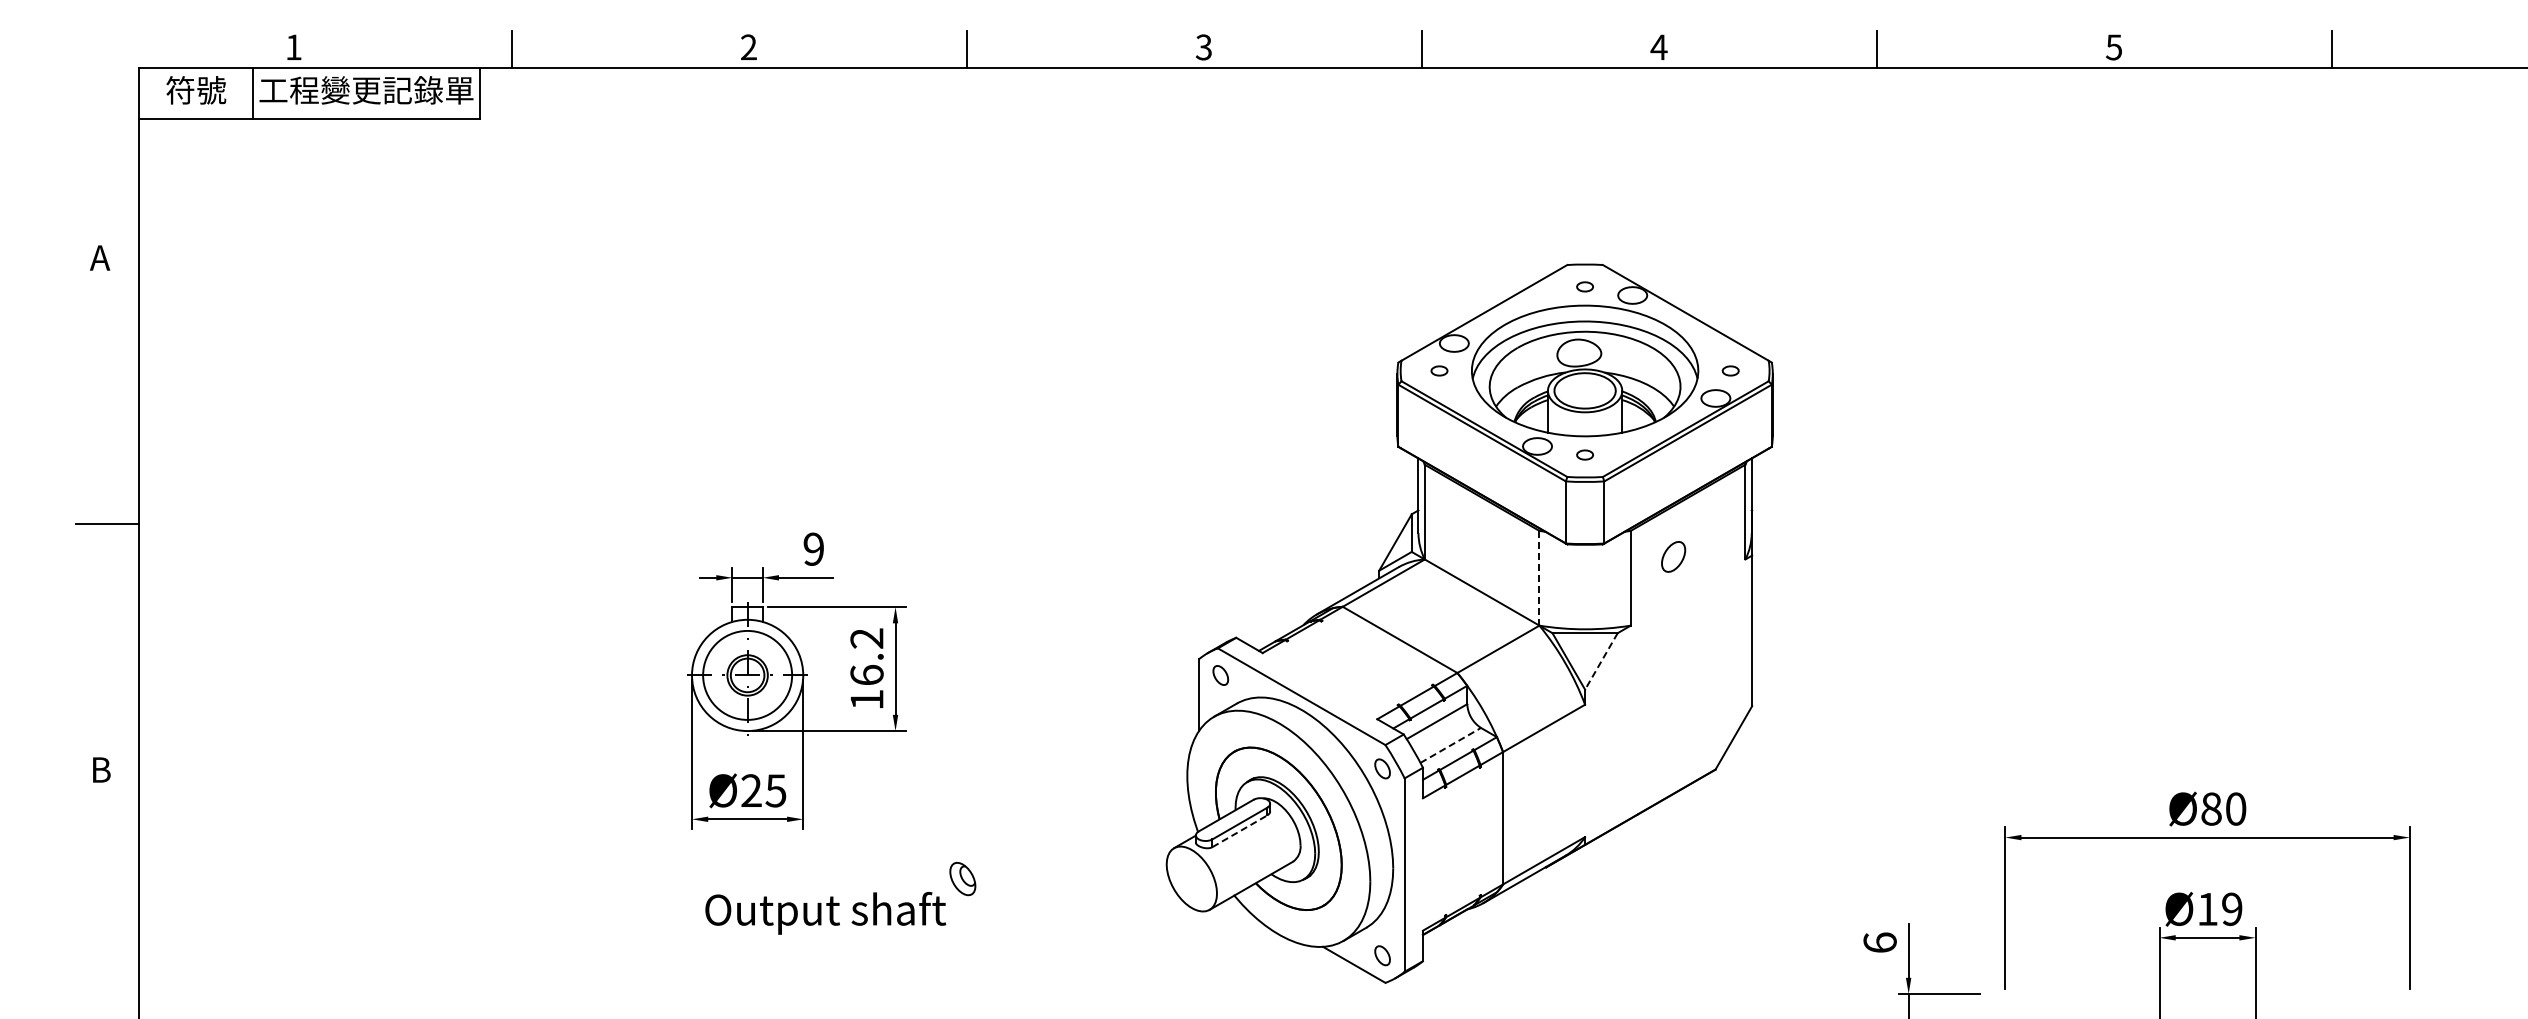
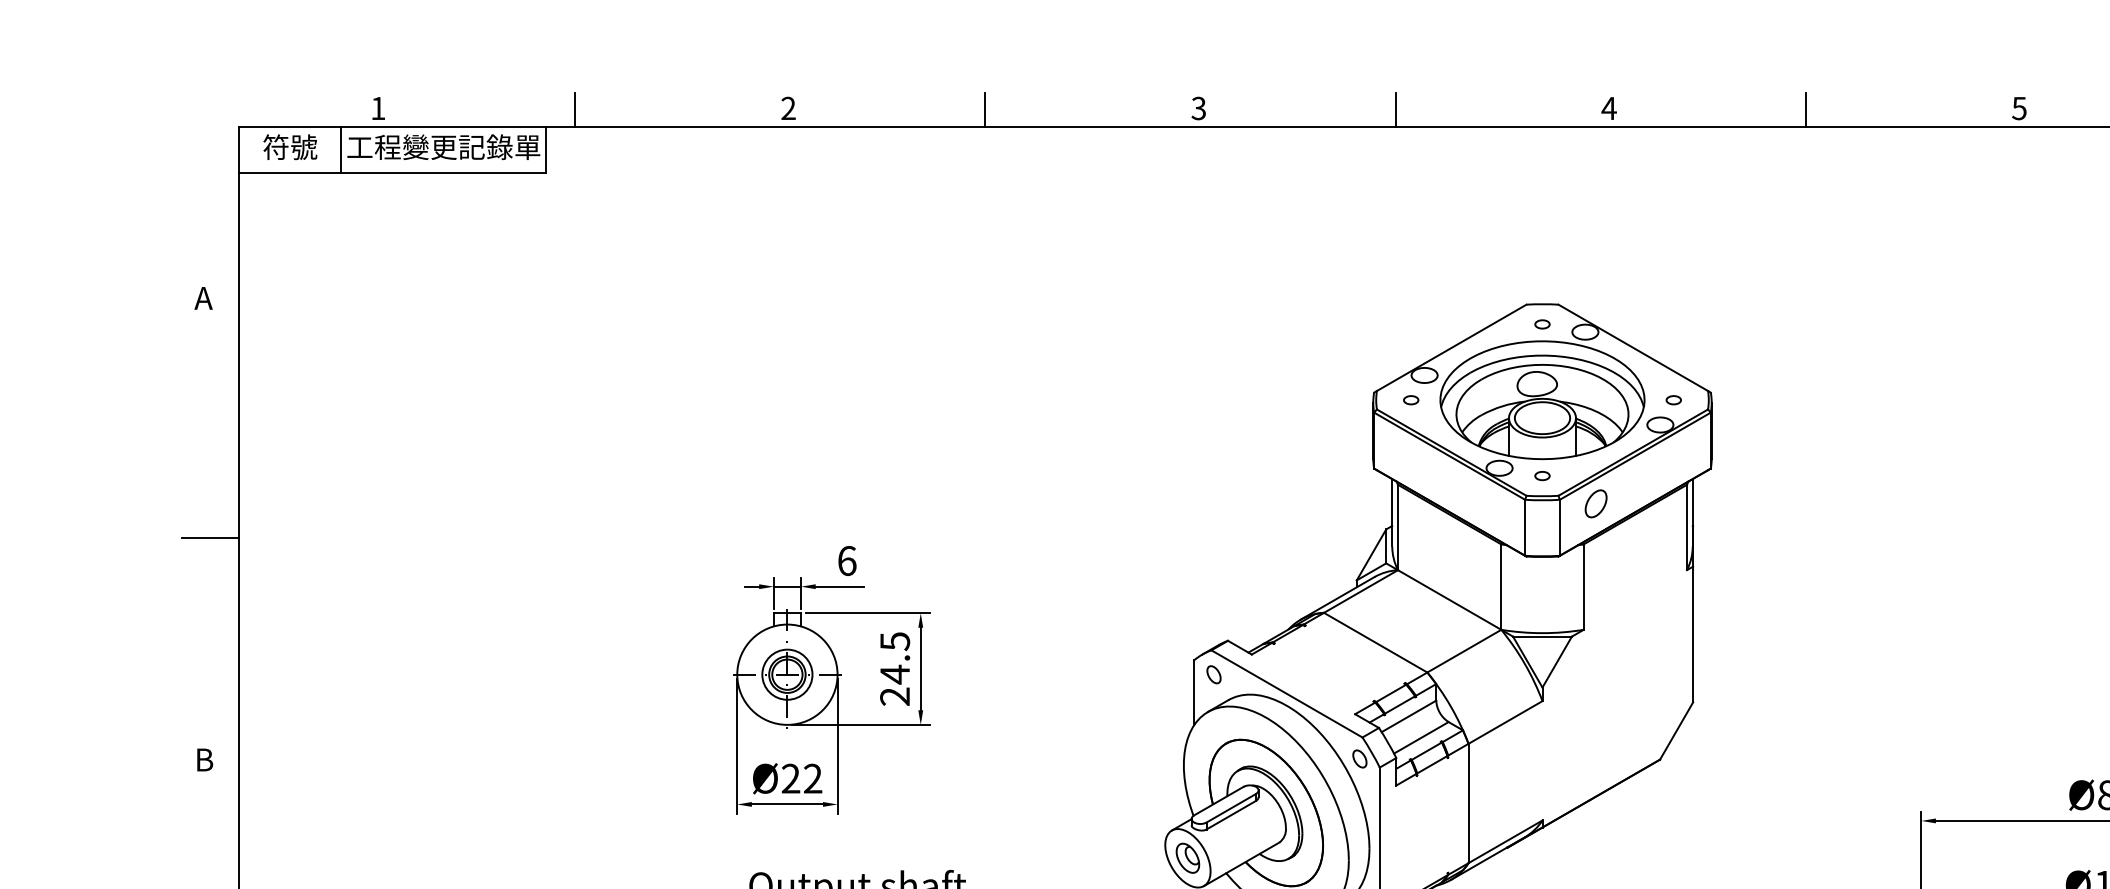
text: (813, 548) -> (846, 560), 9 -> 6
part: (1673, 556) -> (1596, 503), moved
line: (1539, 577) -> (1501, 586), dashed -> solid
line: (1601, 661) -> (1557, 662), dashed -> solid
text: (866, 668) -> (894, 668), 16.2 -> 24.5
circle: (747, 675) -> (787, 674), size x0.62
line: (1450, 745) -> (1421, 737), dashed -> solid
text: (775, 790) -> (812, 778), Ø25 -> Ø22
line: (1239, 831) -> (1230, 815), dashed -> solid
part: (962, 879) -> (1187, 858), moved

